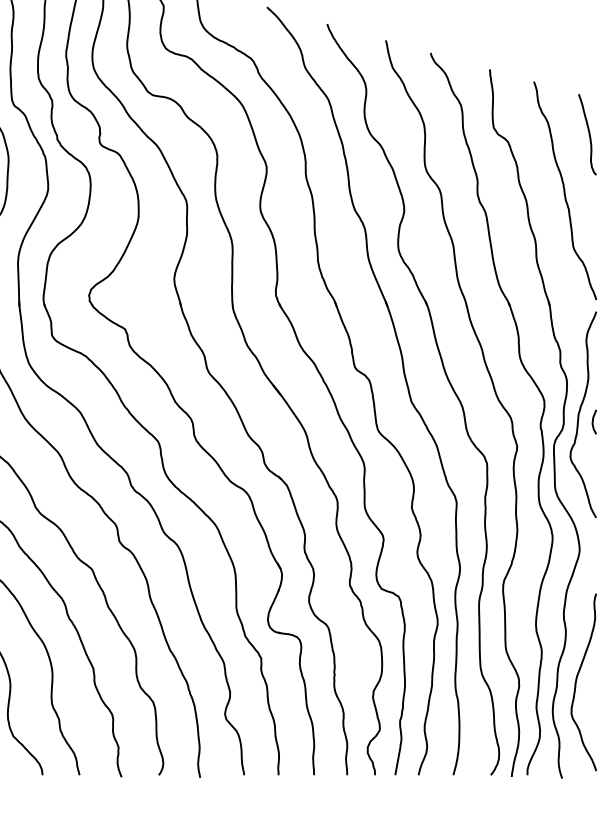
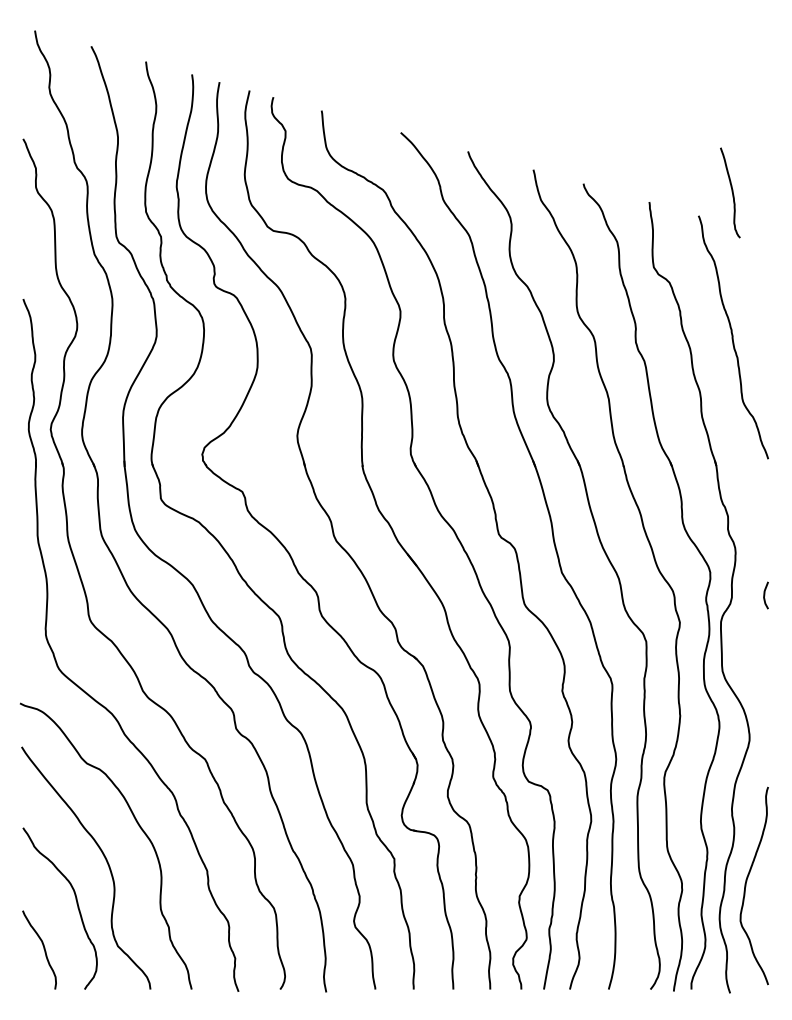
curve: (588, 134) -> (731, 192), moved
curve: (579, 414) -> (749, 587), removed

